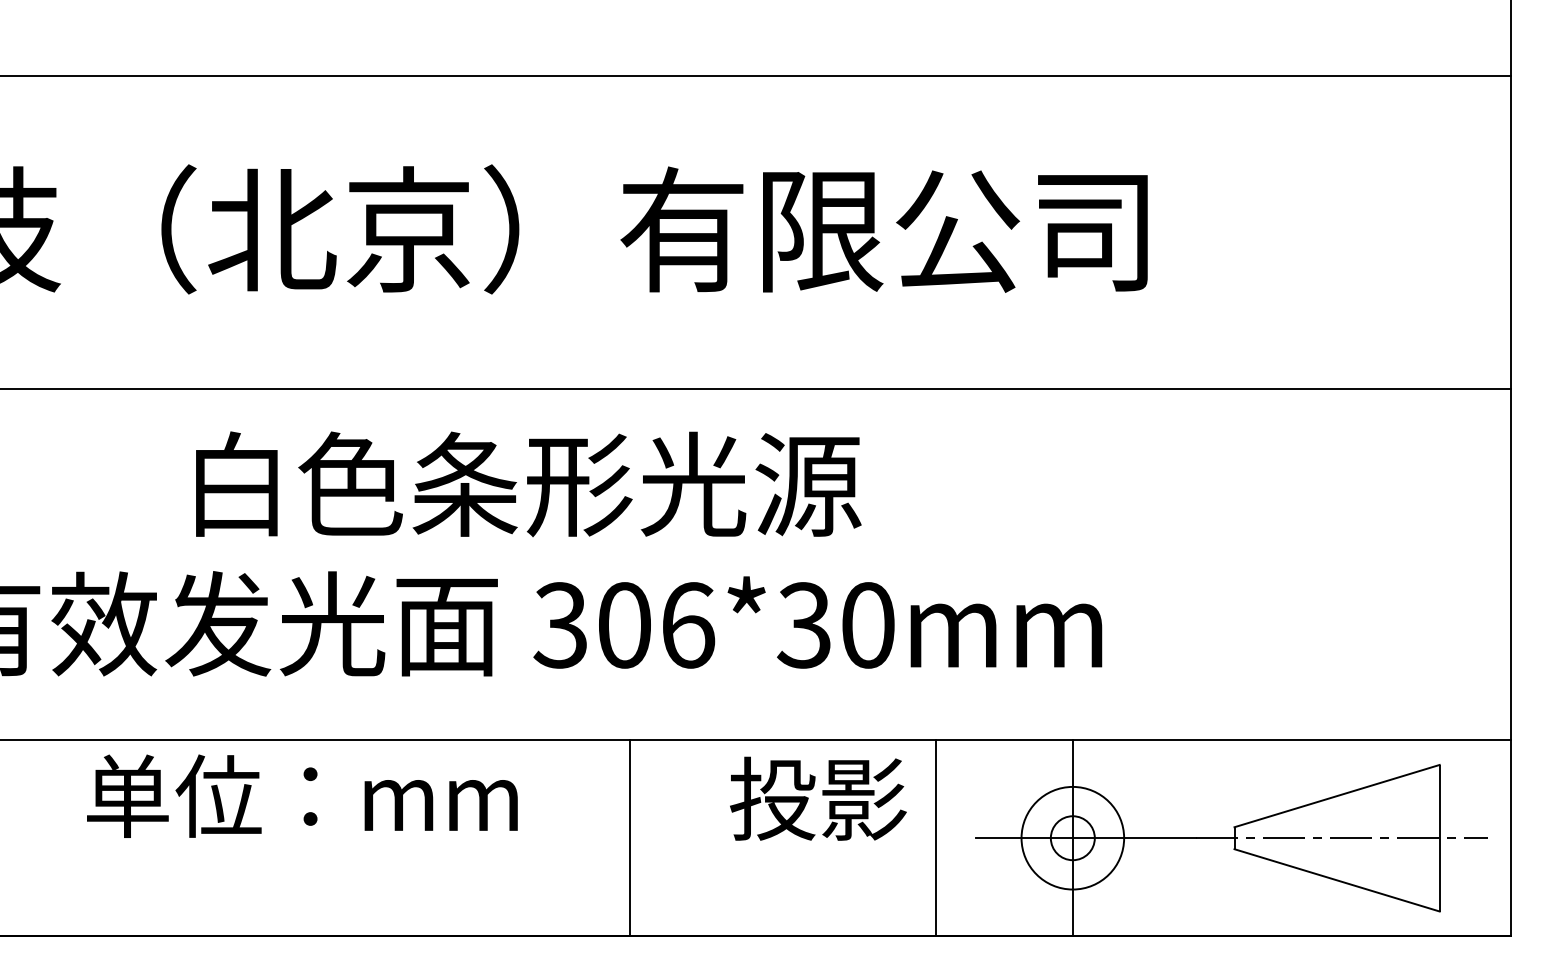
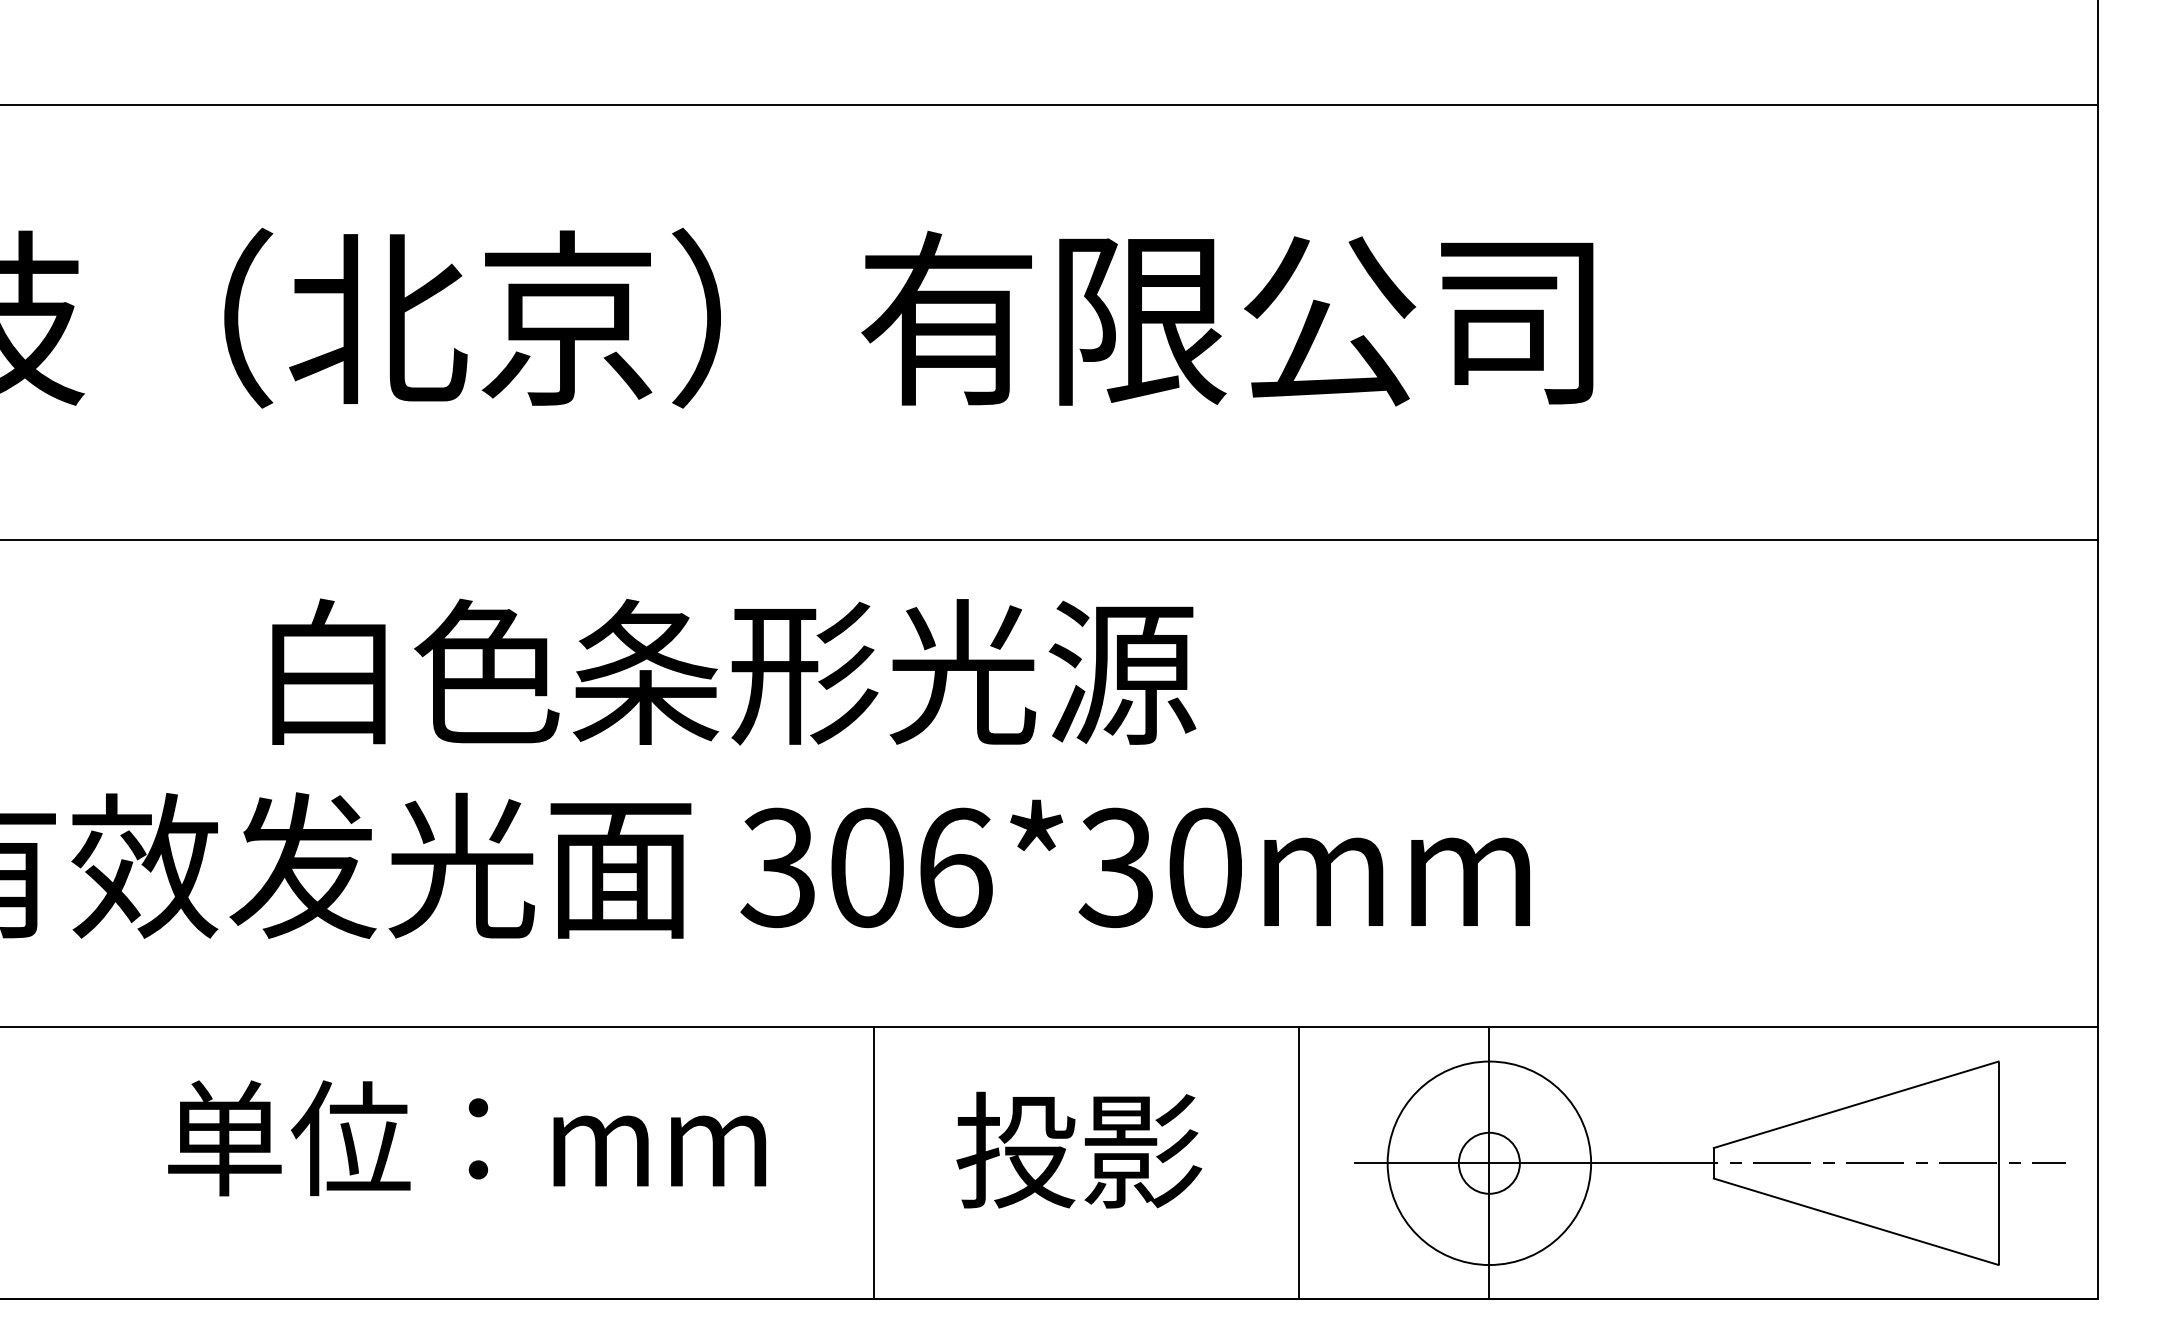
text: (302, 795) -> (467, 1137), moved
text: (818, 798) -> (1079, 1149), moved
circle: (1072, 837) -> (1488, 1162), size x1.43

